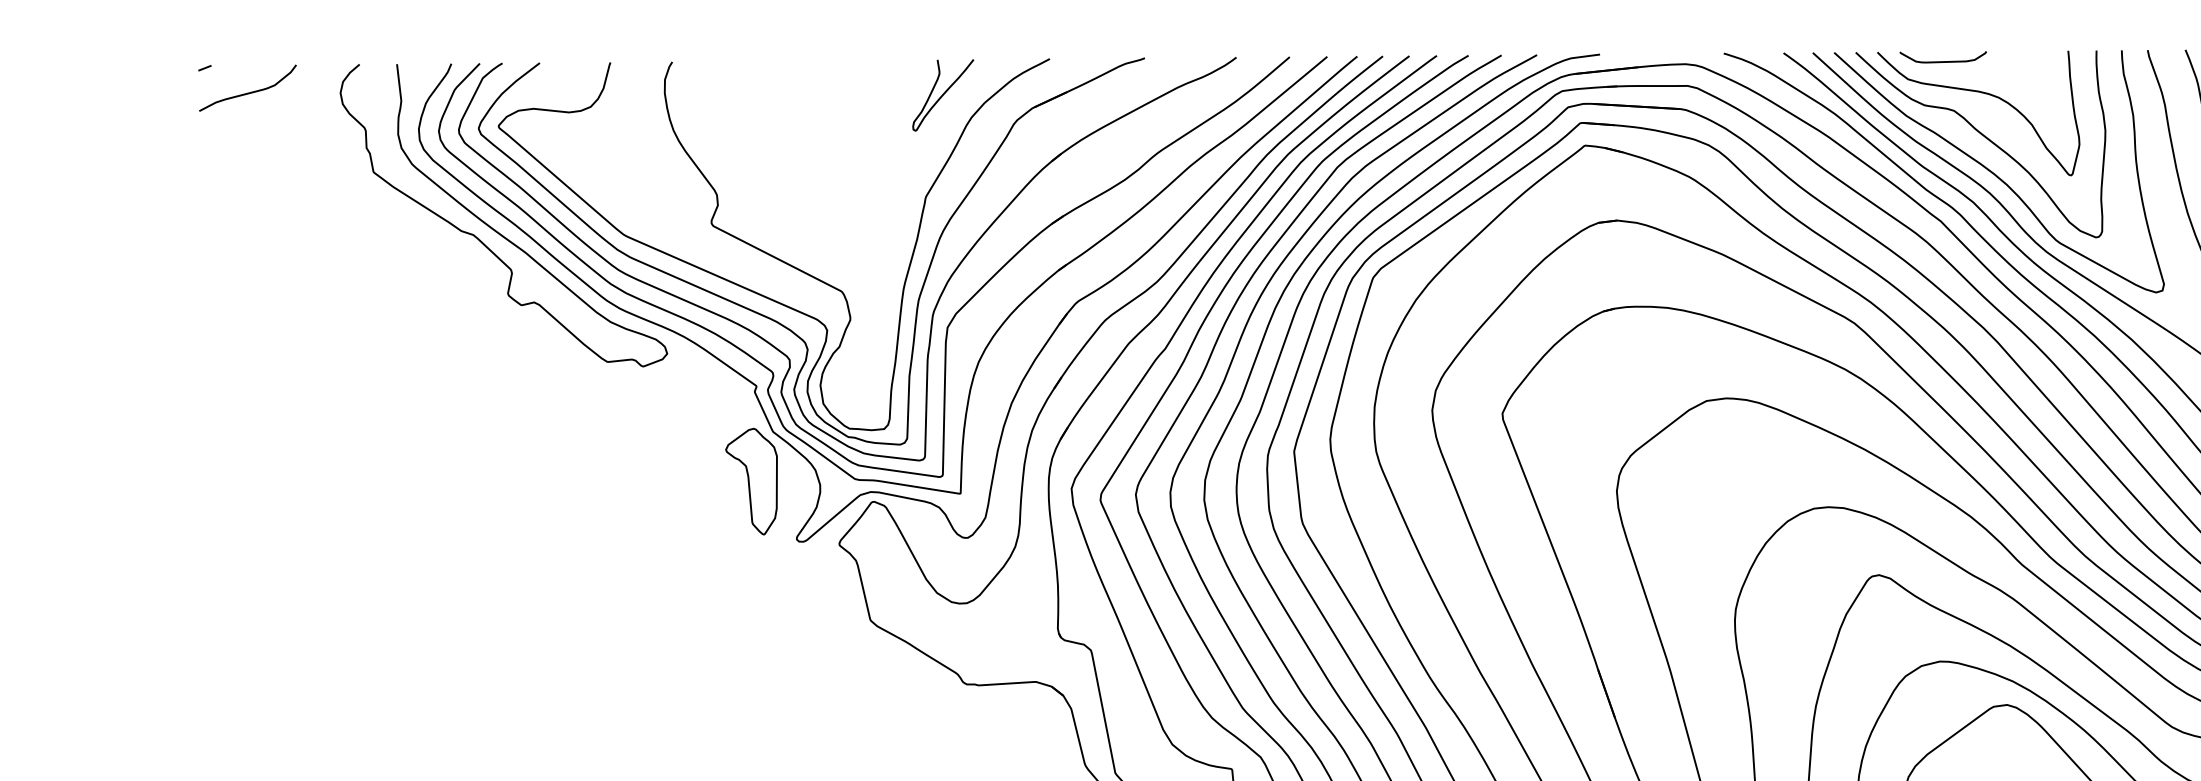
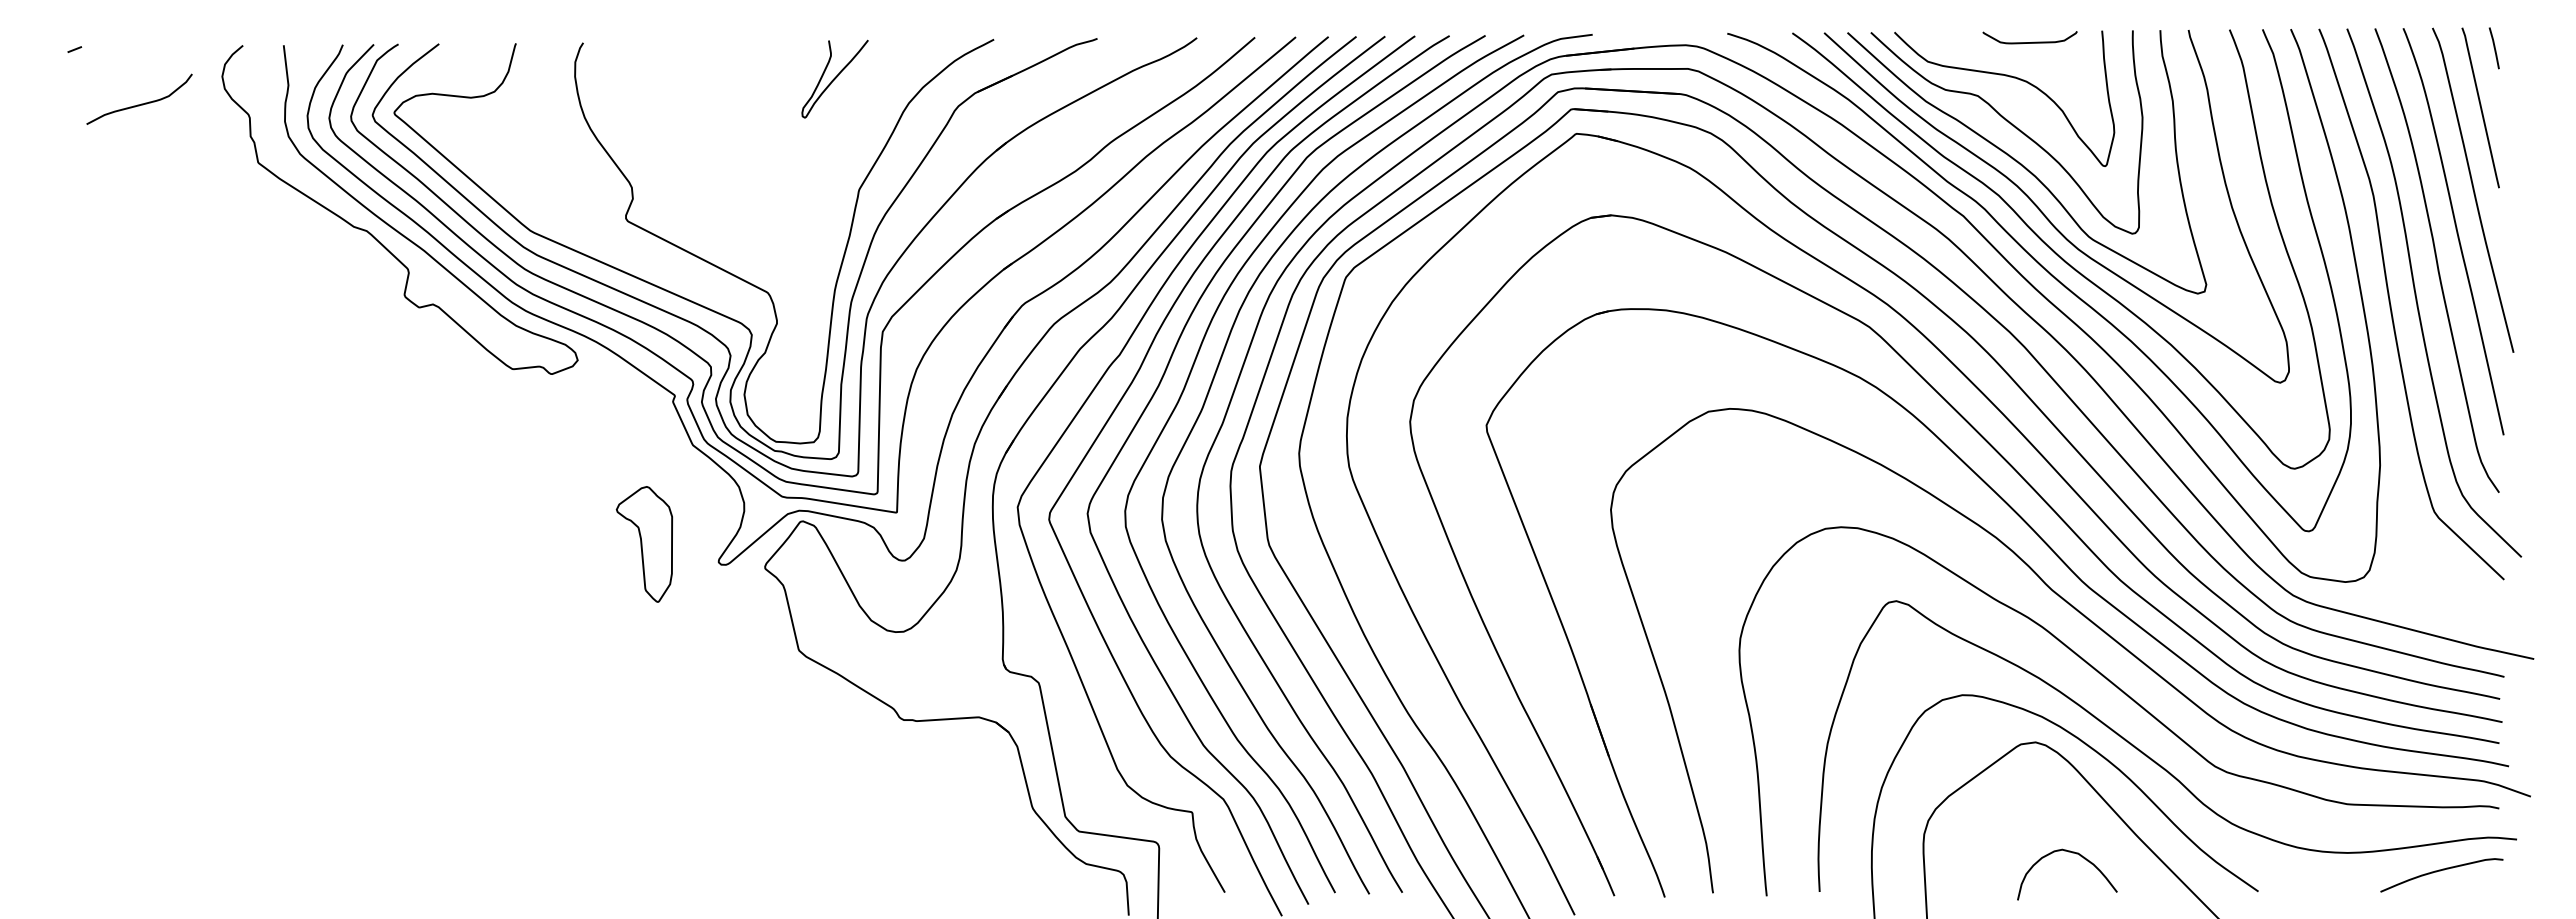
curve: (1942, 61) -> (2029, 42), moved
curve: (249, 92) -> (141, 103), moved
curve: (942, 94) -> (834, 78), moved
part: (751, 481) -> (644, 544), moved

